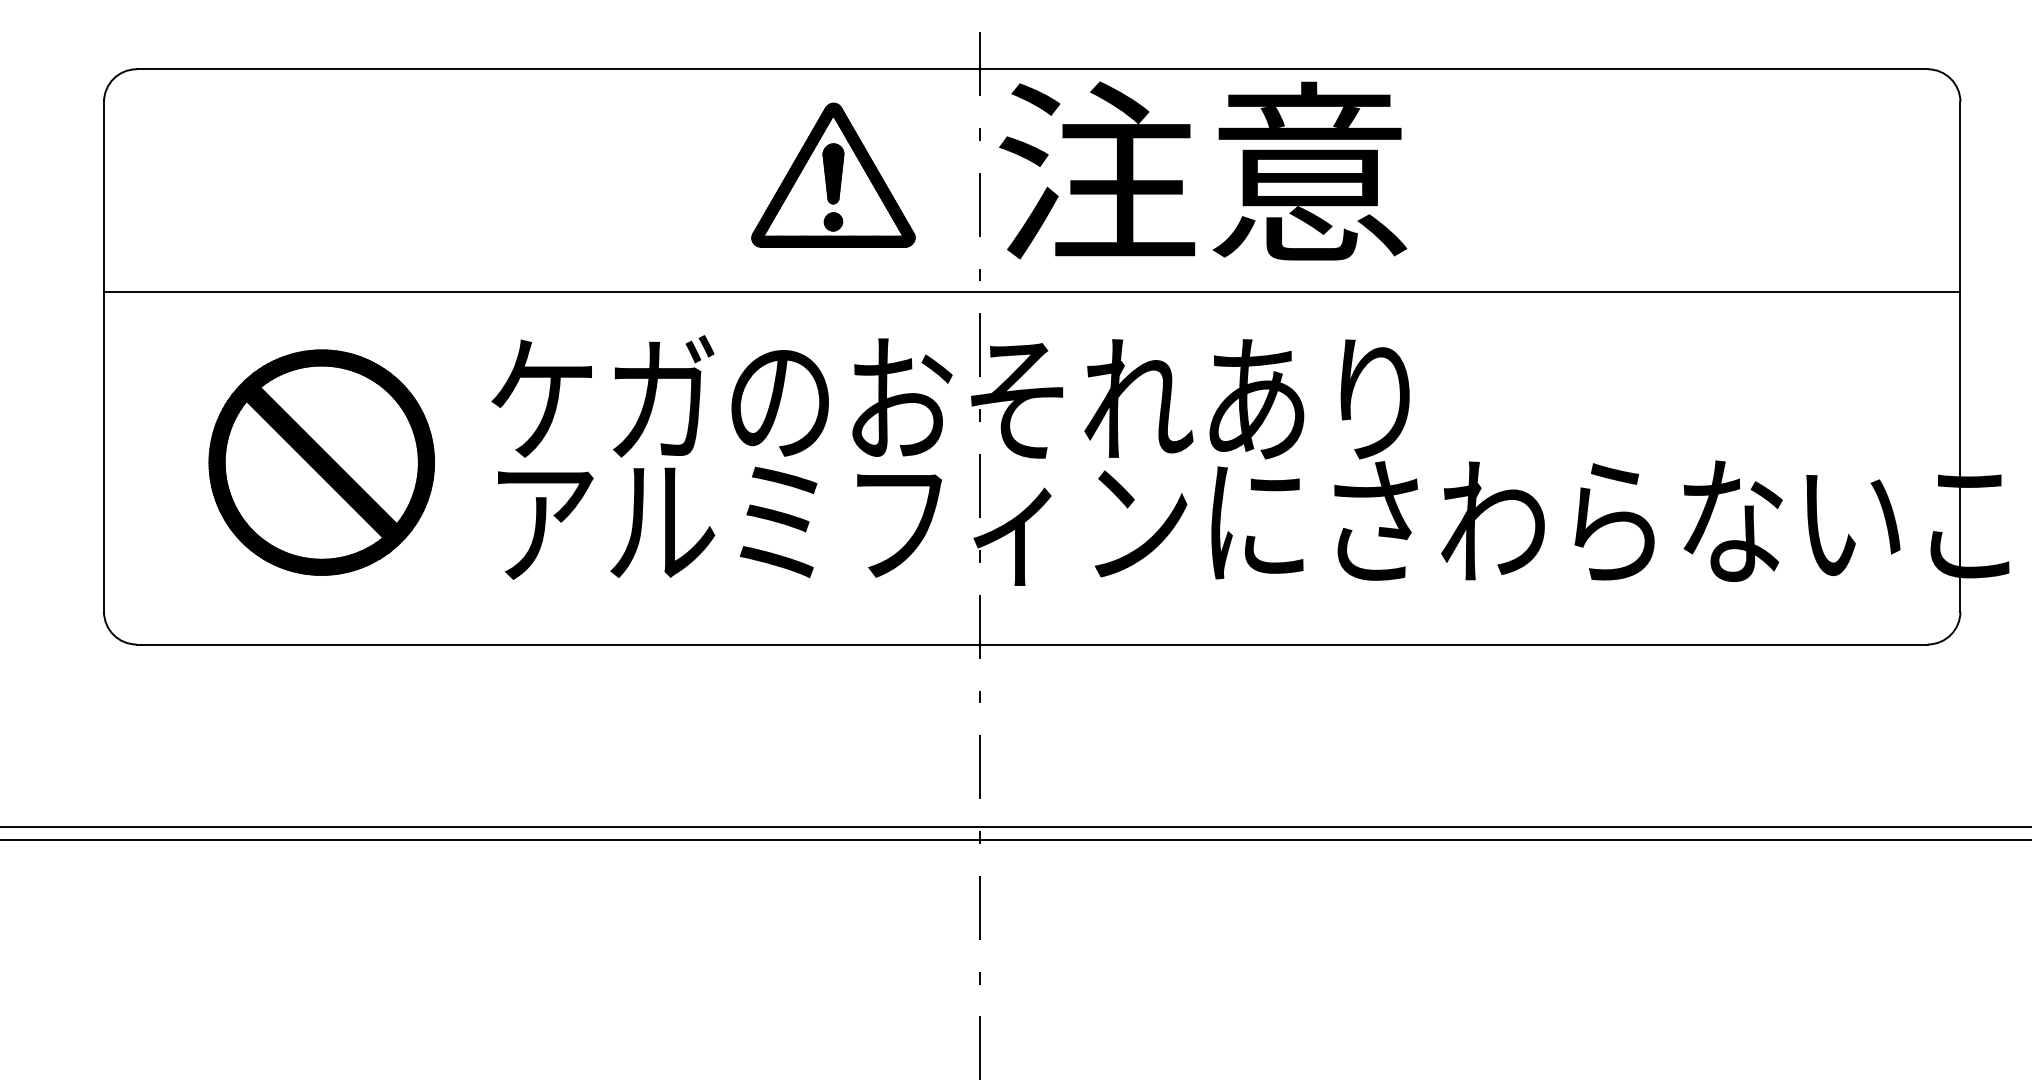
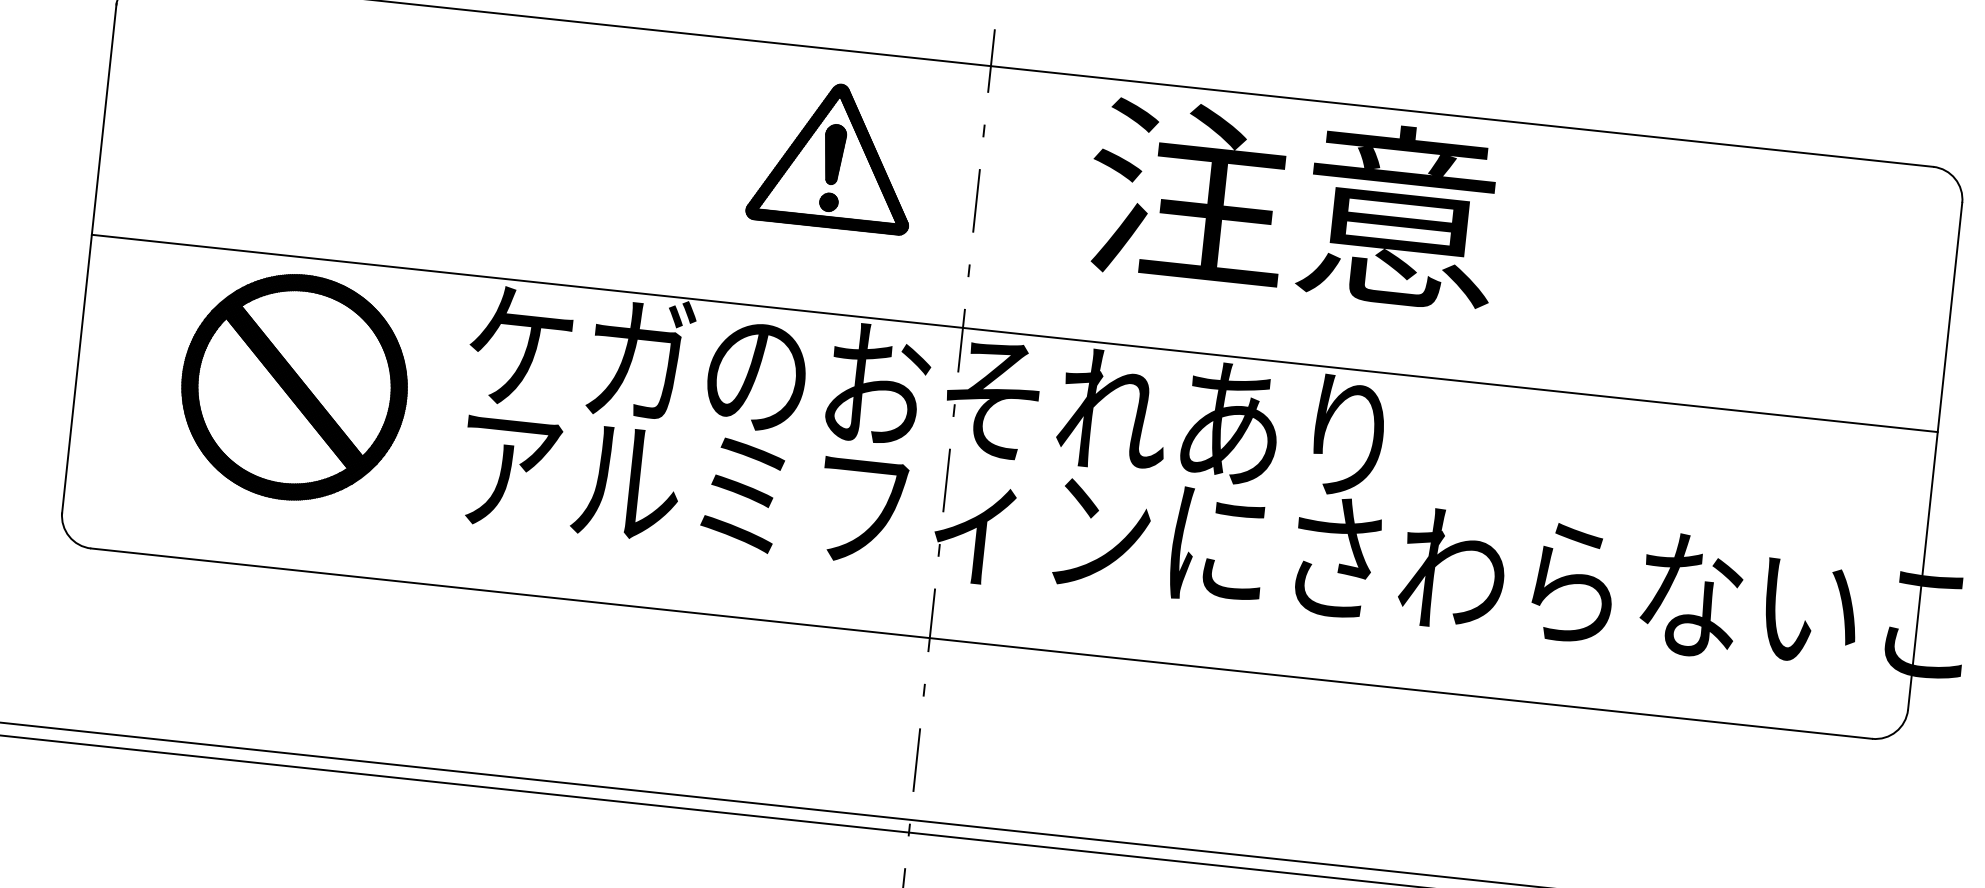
text: (1203, 170) -> (1294, 203), moved
line: (1032, 291) -> (1015, 333), moved

